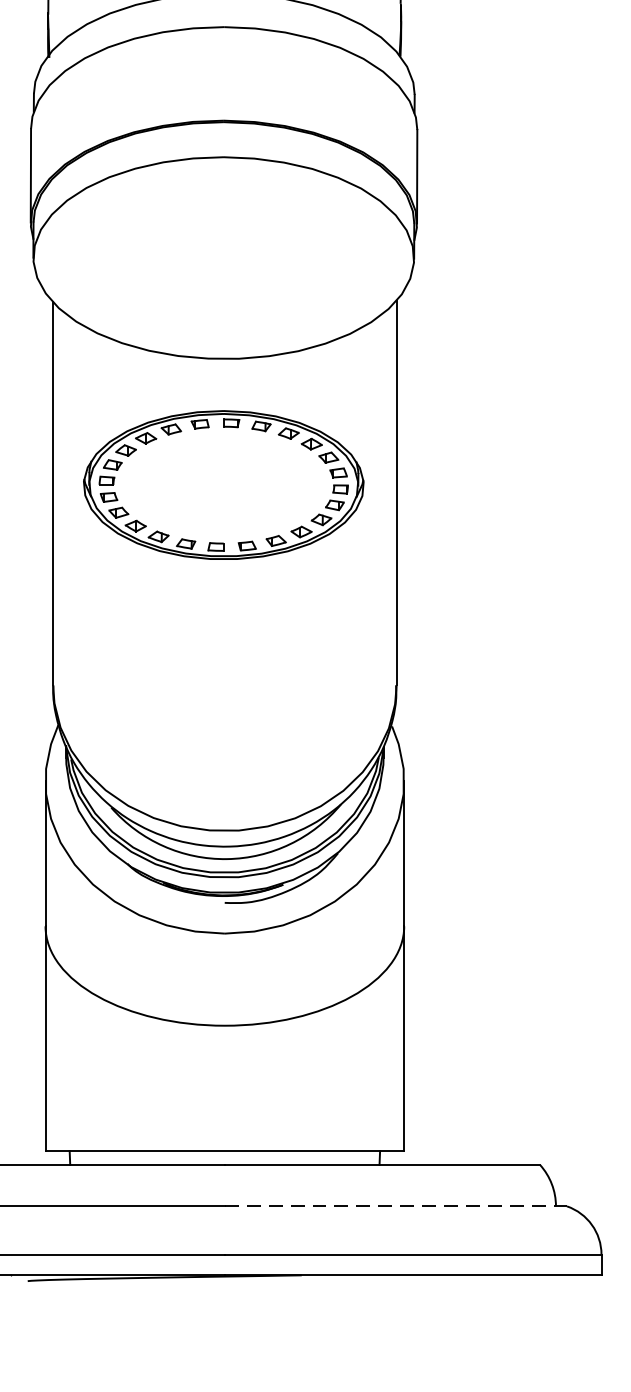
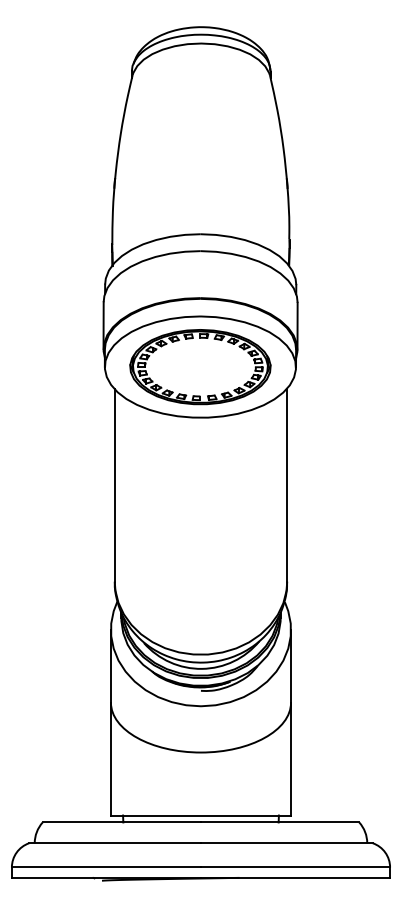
part: (223, 485) -> (200, 367), moved
line: (395, 1206) -> (286, 843), dashed -> solid

